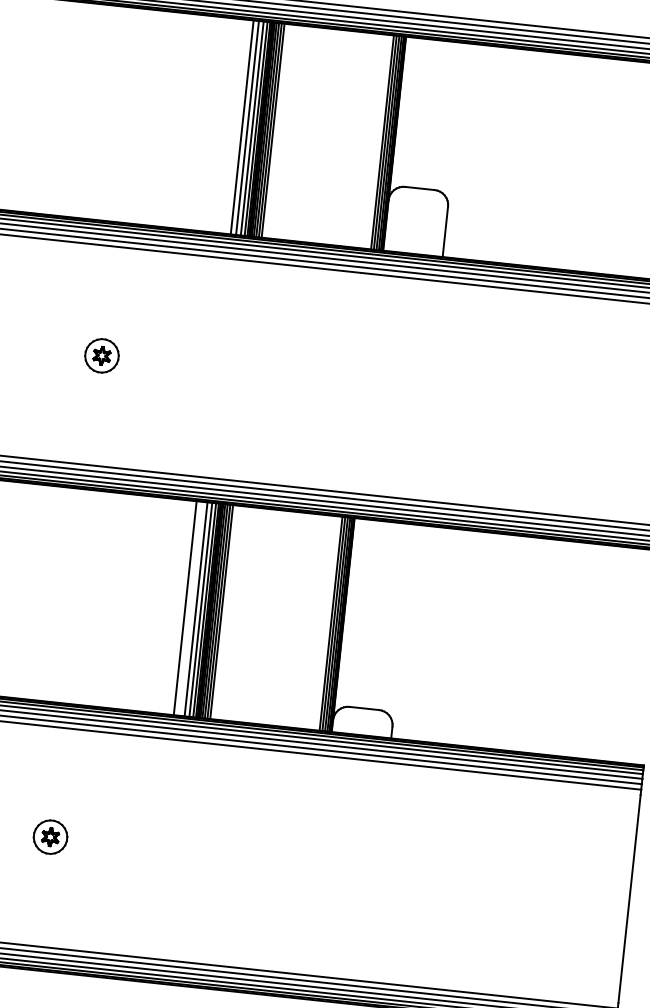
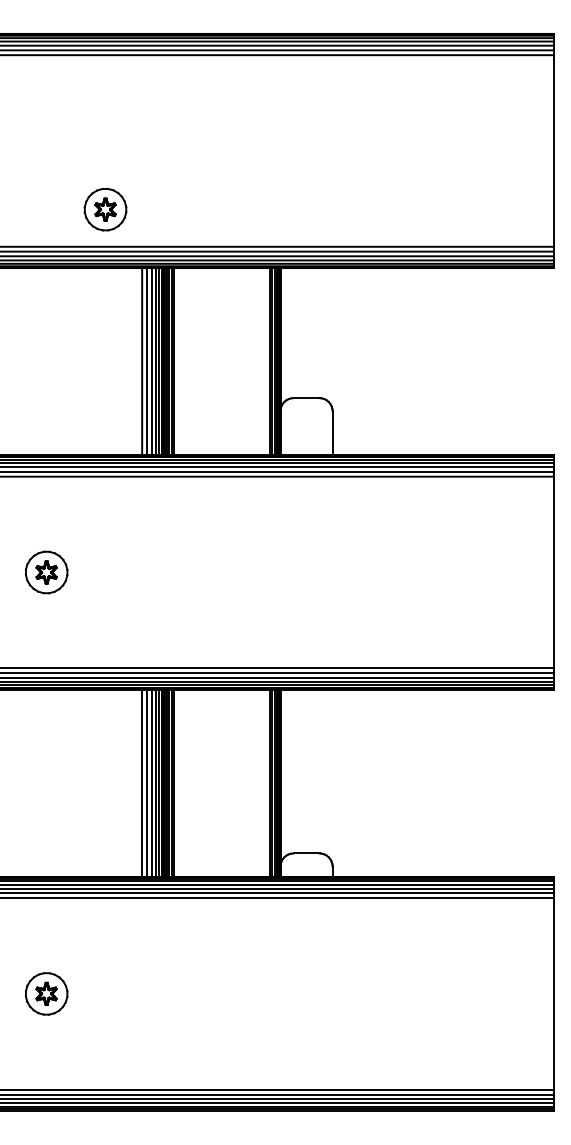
line: (237, 126) -> (142, 361), added
part: (101, 355) -> (46, 572), size x1.43
line: (191, 607) -> (147, 782), added
part: (50, 836) -> (46, 993), size x1.43

